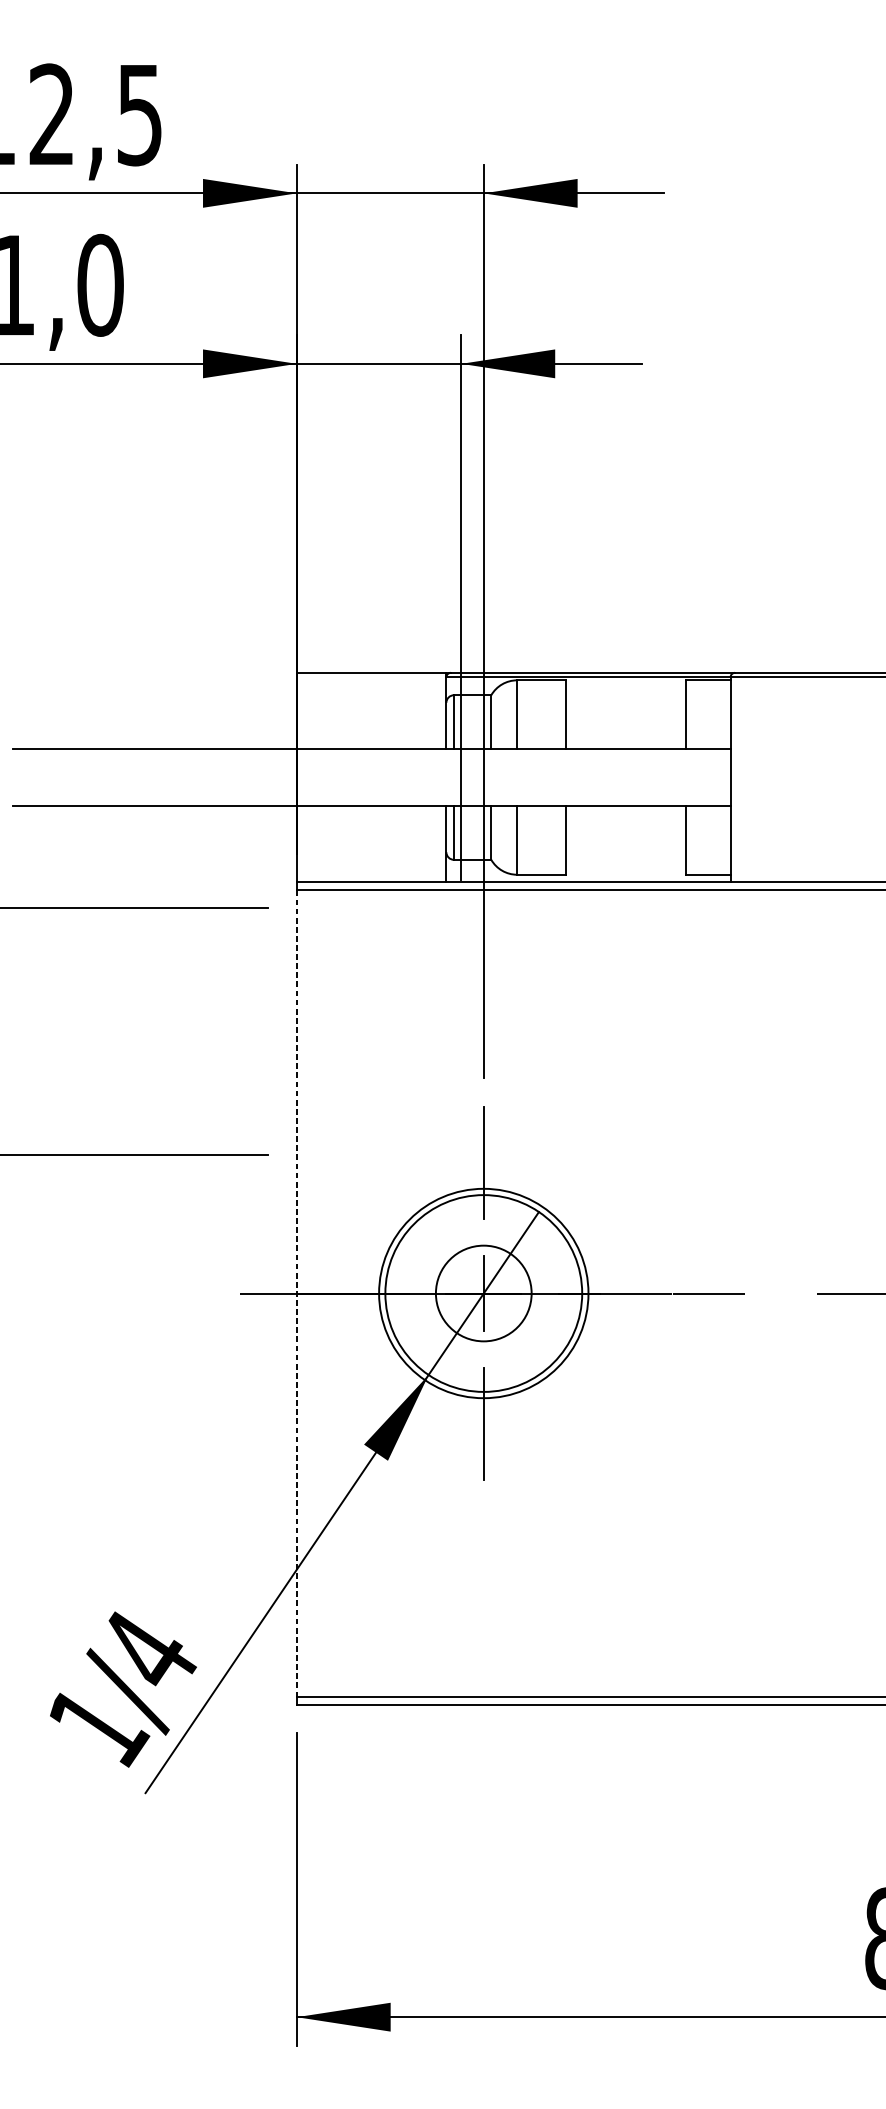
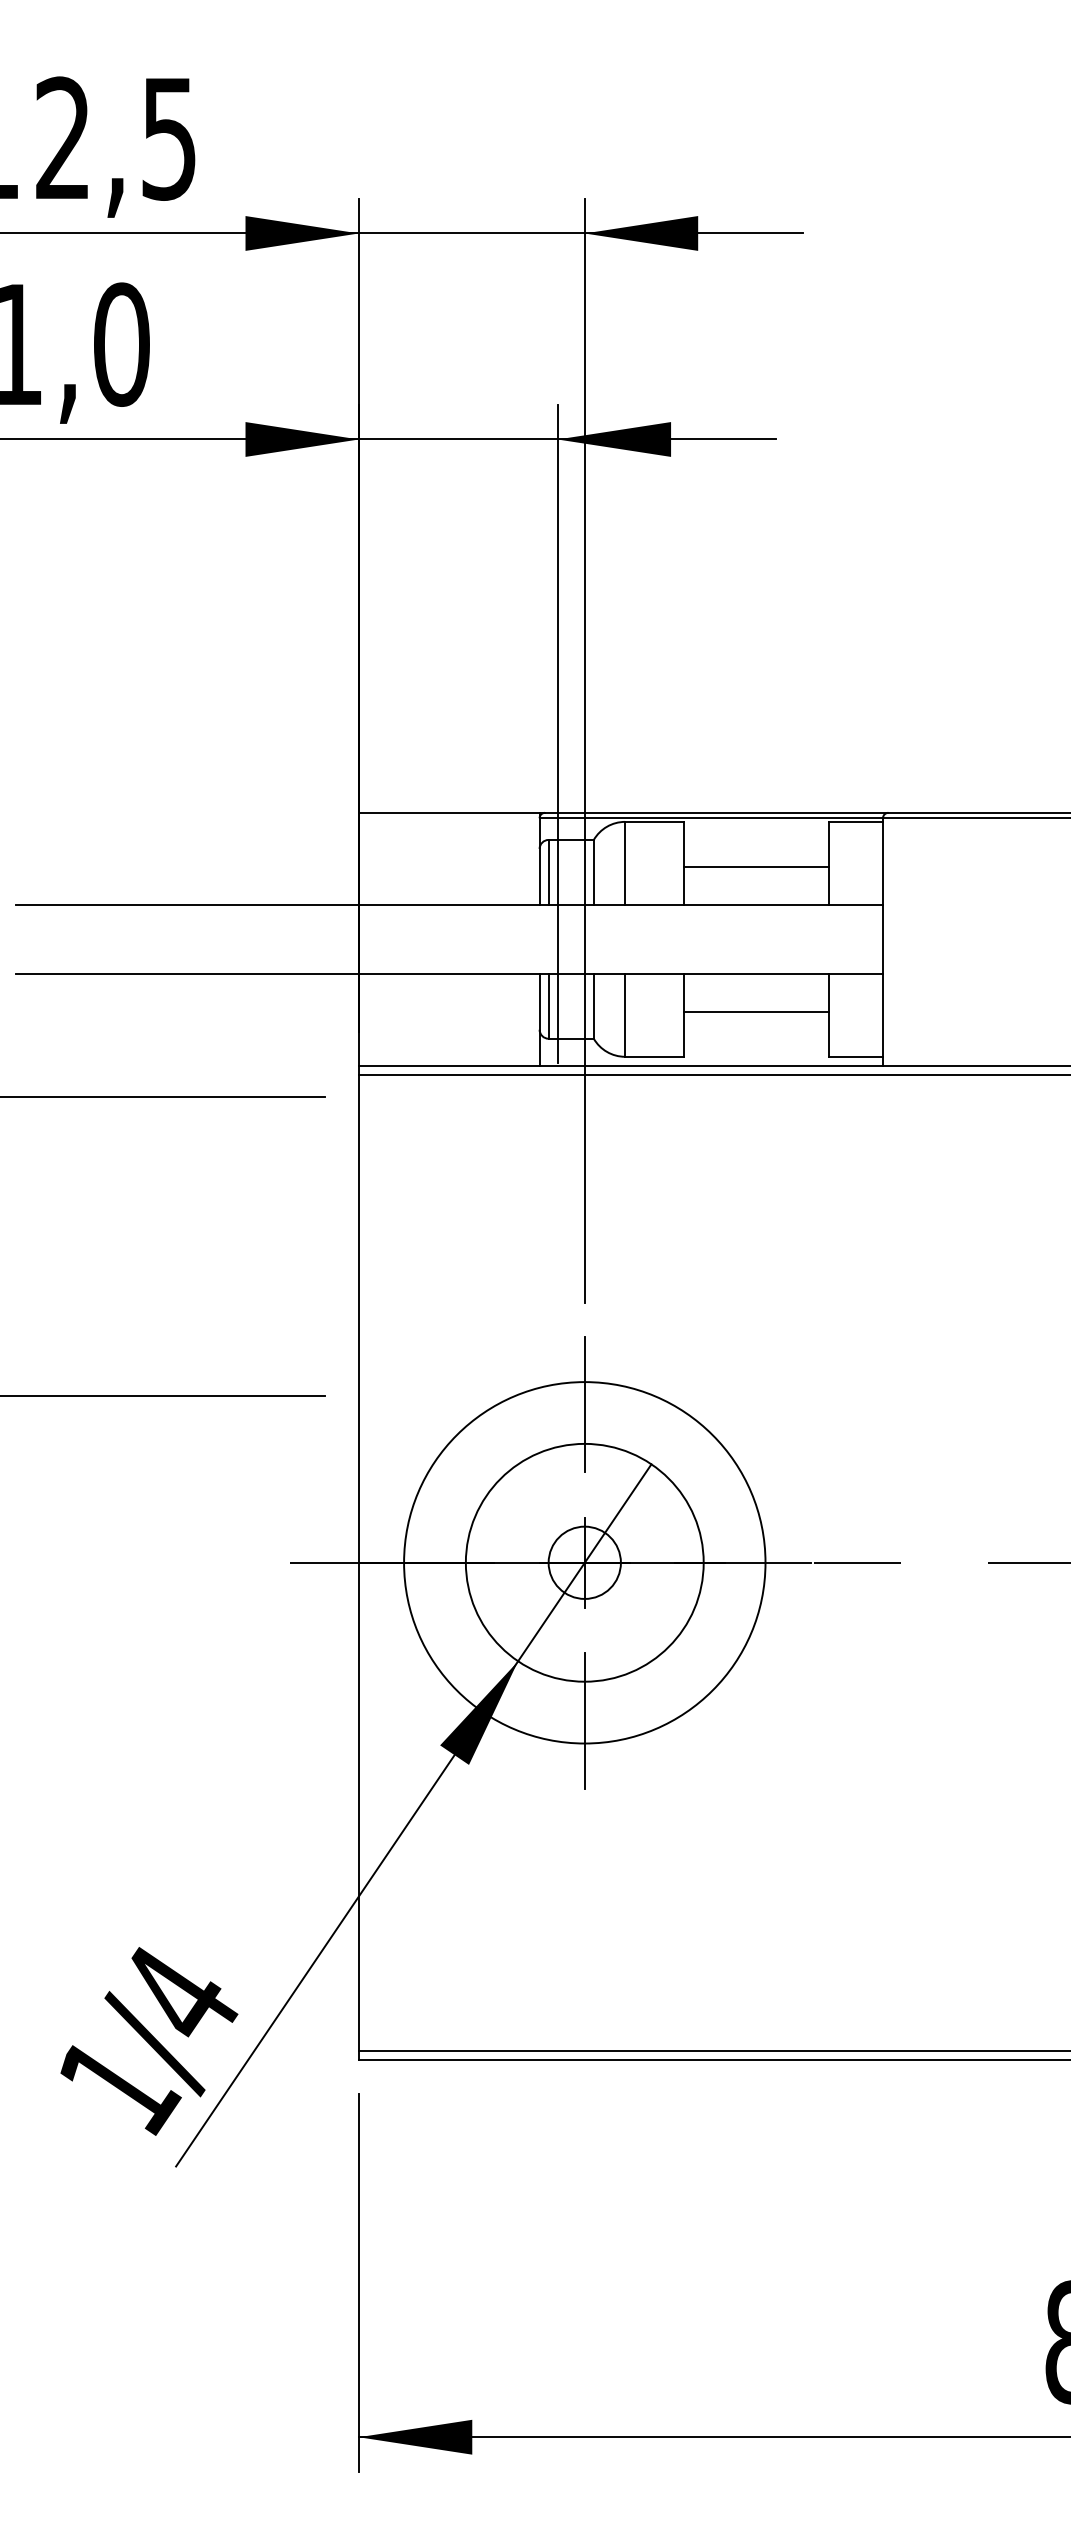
line: (625, 718) -> (756, 867), added
line: (625, 837) -> (756, 1011), added
line: (296, 1293) -> (358, 1562), dashed -> solid
circle: (483, 1293) -> (584, 1562), size x0.62
circle: (483, 1293) -> (584, 1562), size x1.43

